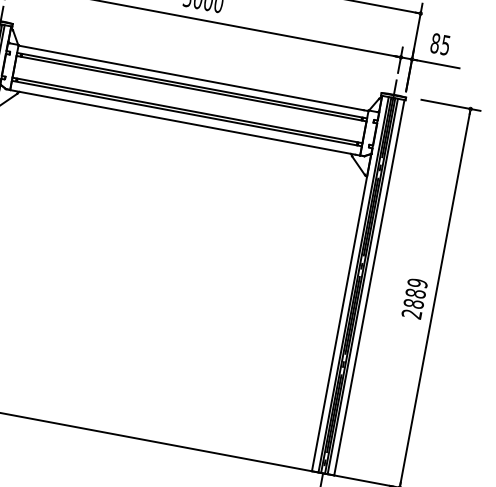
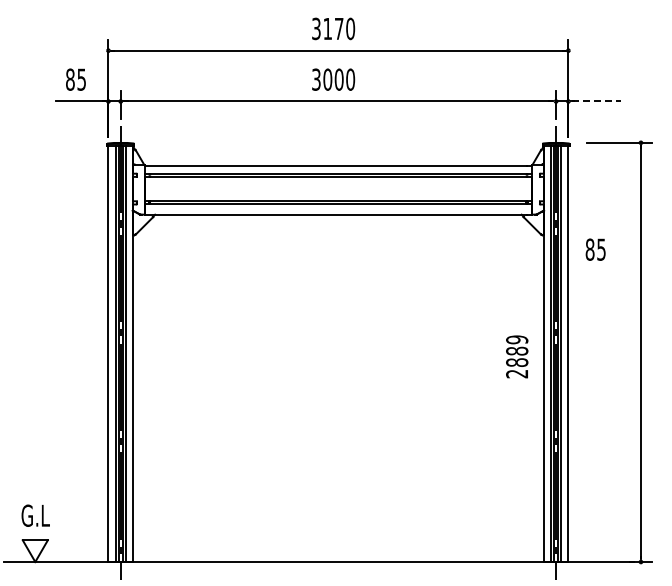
text: (440, 44) -> (595, 249), moved
line: (437, 64) -> (596, 101), solid -> dashed
text: (415, 298) -> (517, 356), moved

